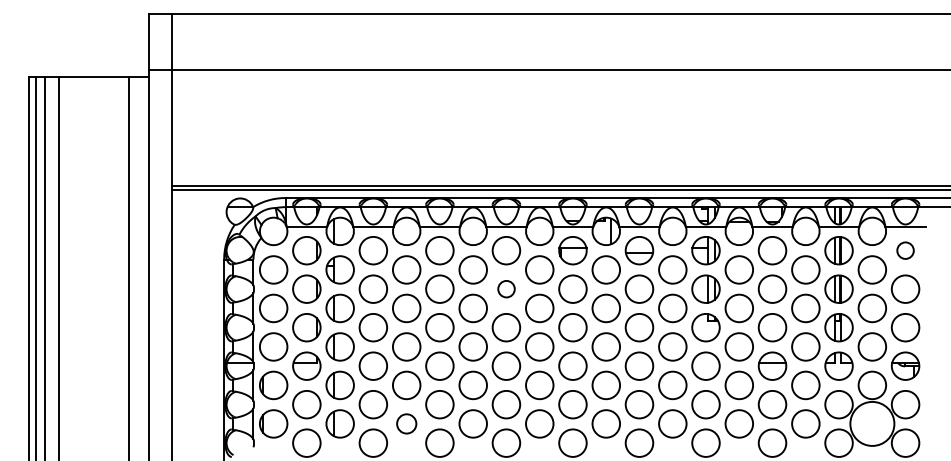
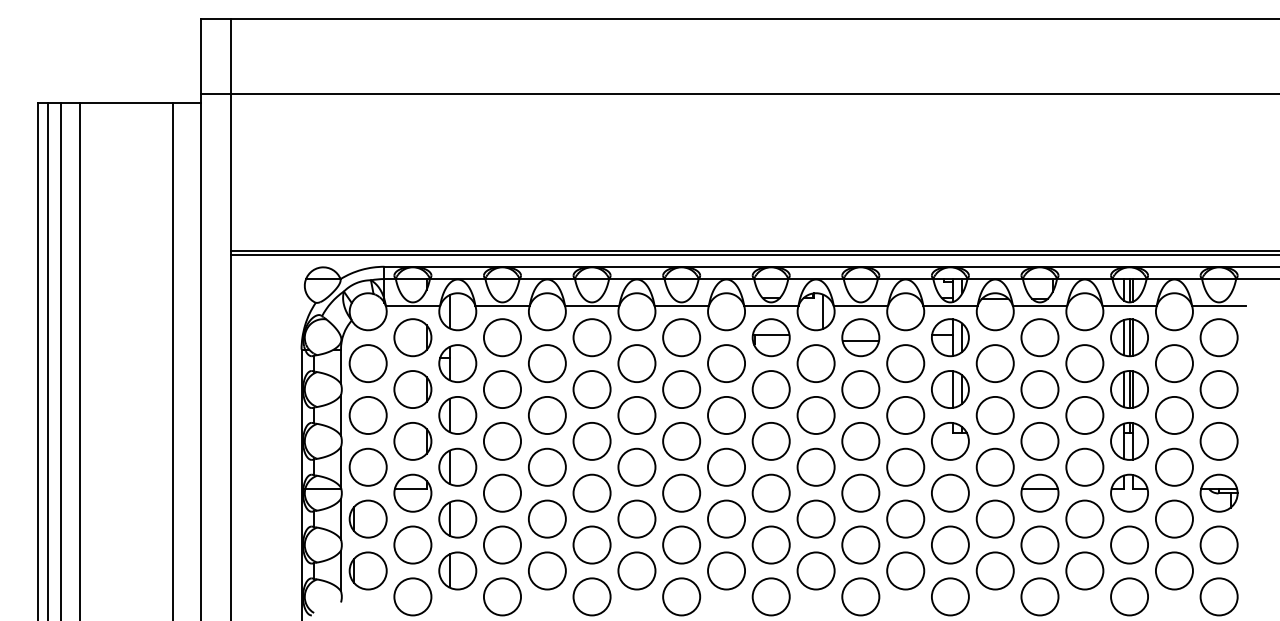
circle: (905, 250) -> (1218, 337), size x1.67
circle: (506, 289) -> (681, 389), size x1.67
circle: (406, 423) -> (547, 570), size x1.43
circle: (871, 423) -> (1173, 570), size x0.62

